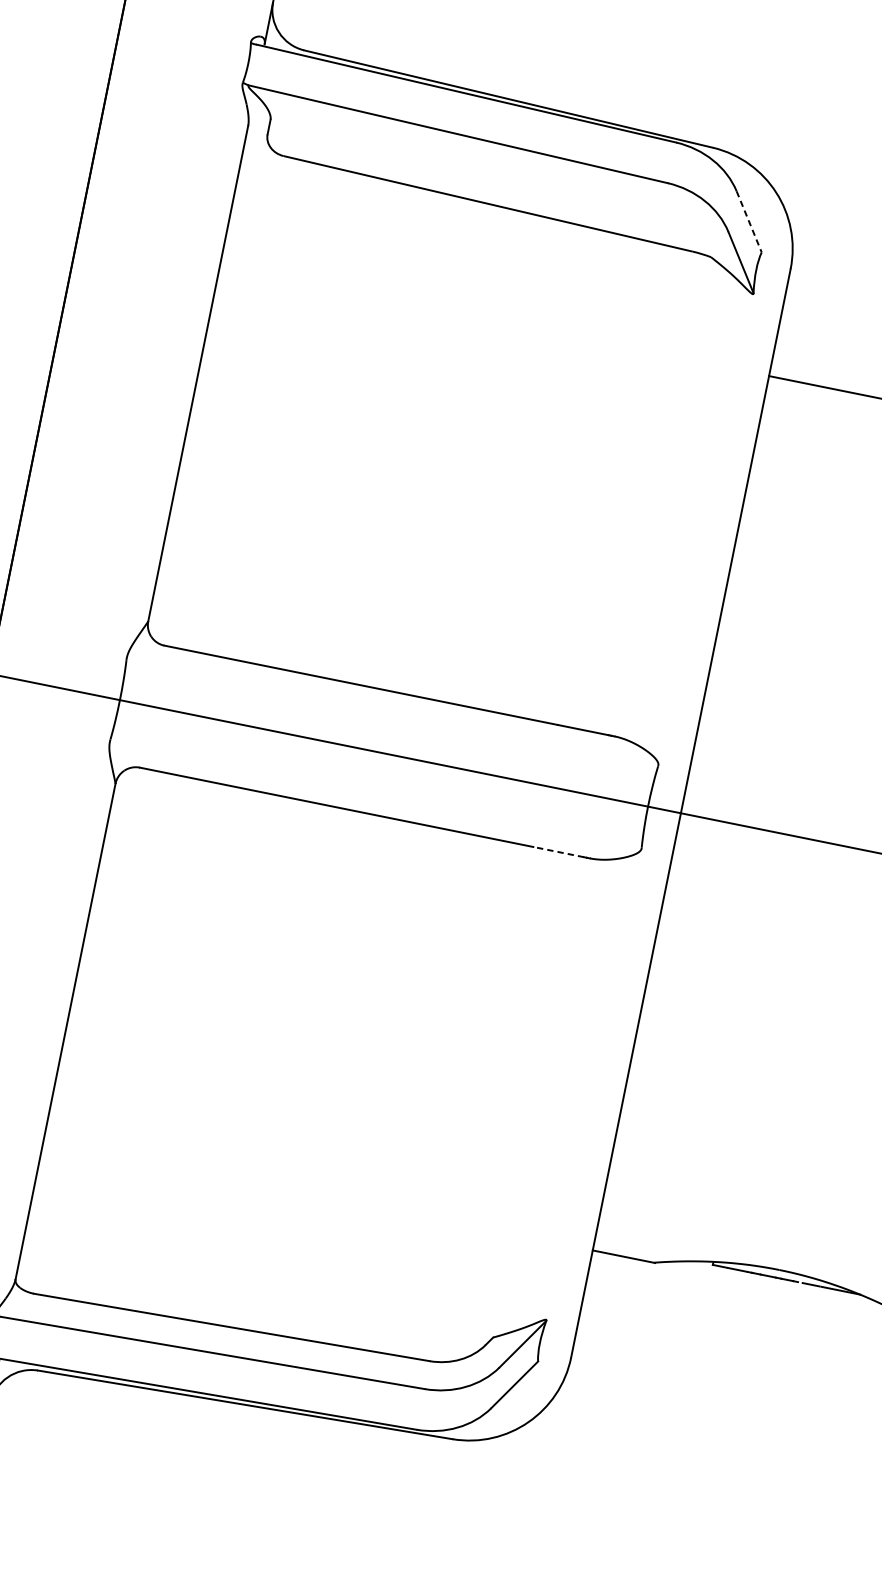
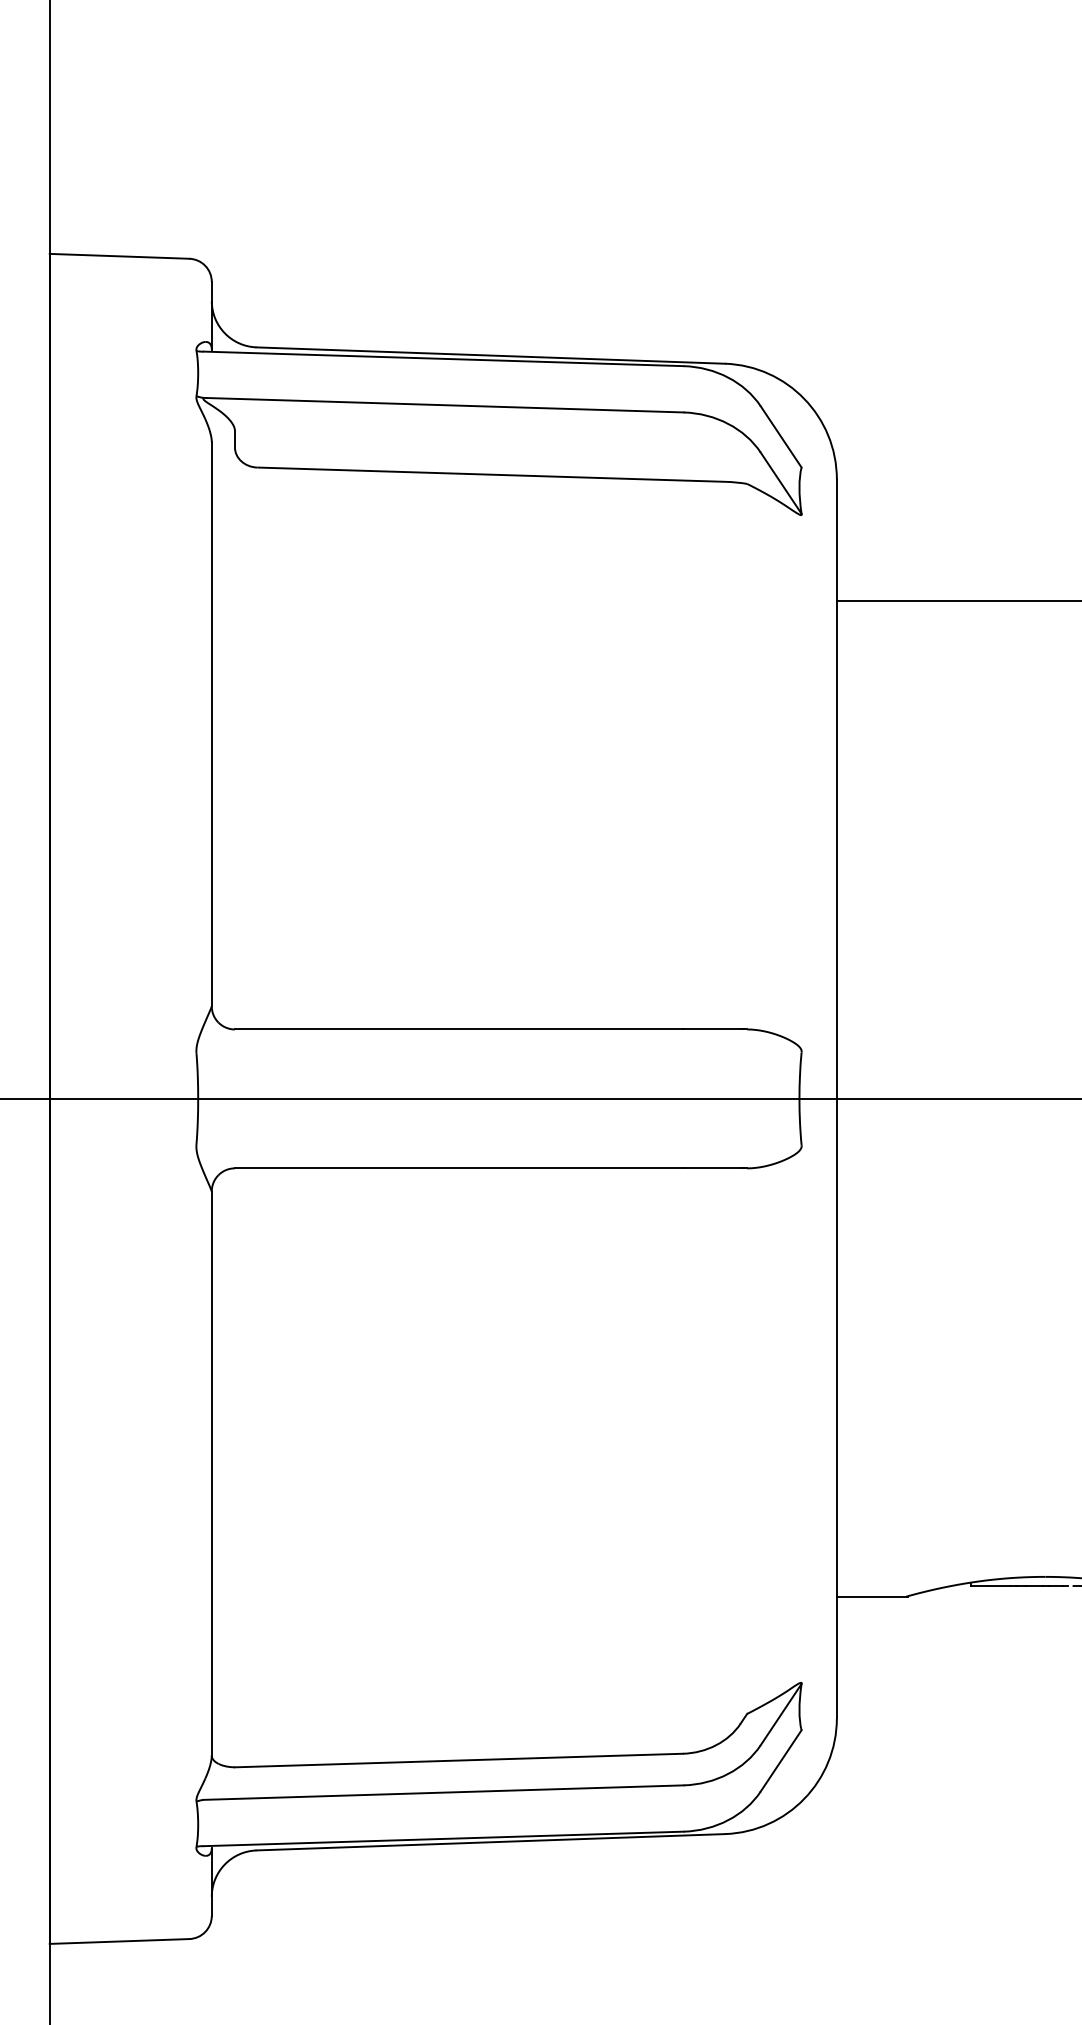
line: (749, 221) -> (781, 436), dashed -> solid
line: (558, 852) -> (711, 1168), dashed -> solid

